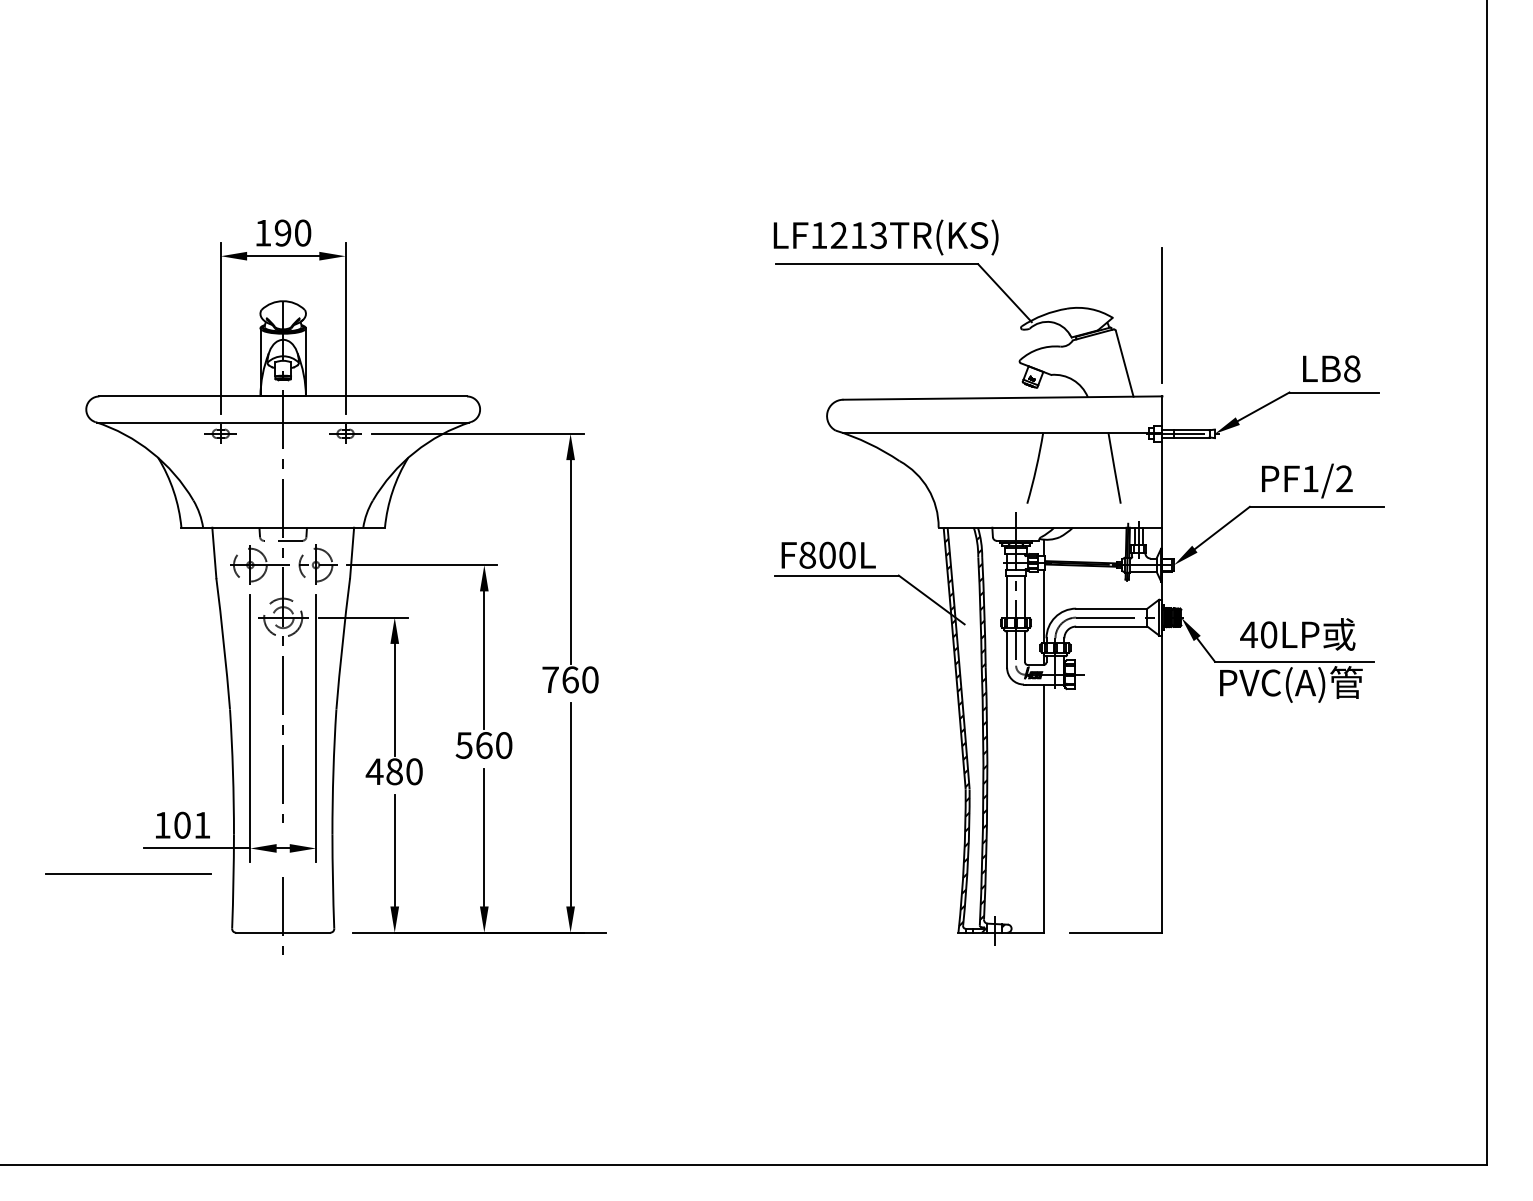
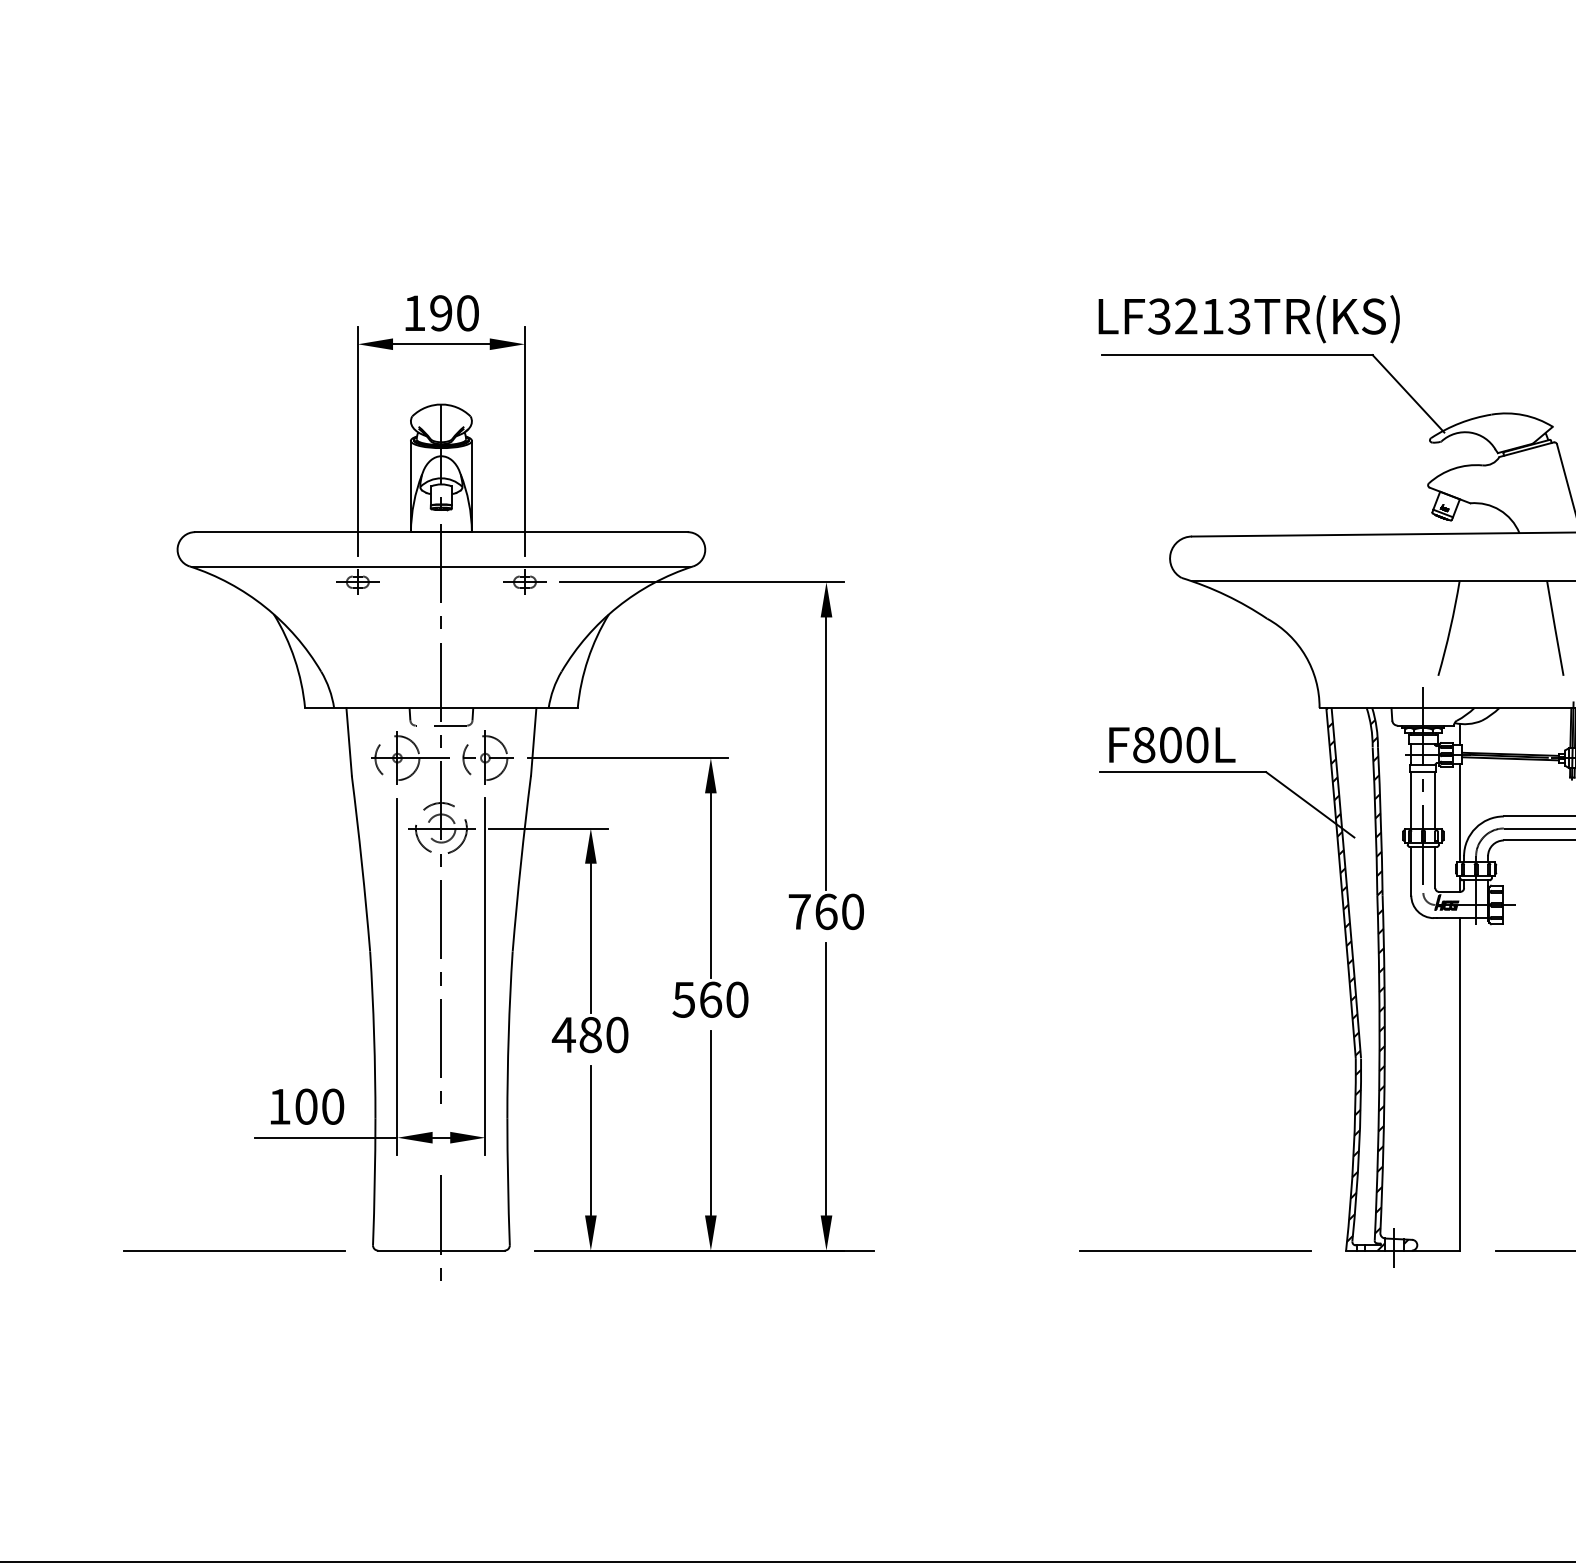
text: (818, 235) -> (1158, 316), LF1213TR(KS) -> LF3213TR(KS)
text: (202, 824) -> (333, 1105), 101 -> 100
line: (128, 873) -> (234, 1250), moved
line: (845, 932) -> (1194, 1250), added

